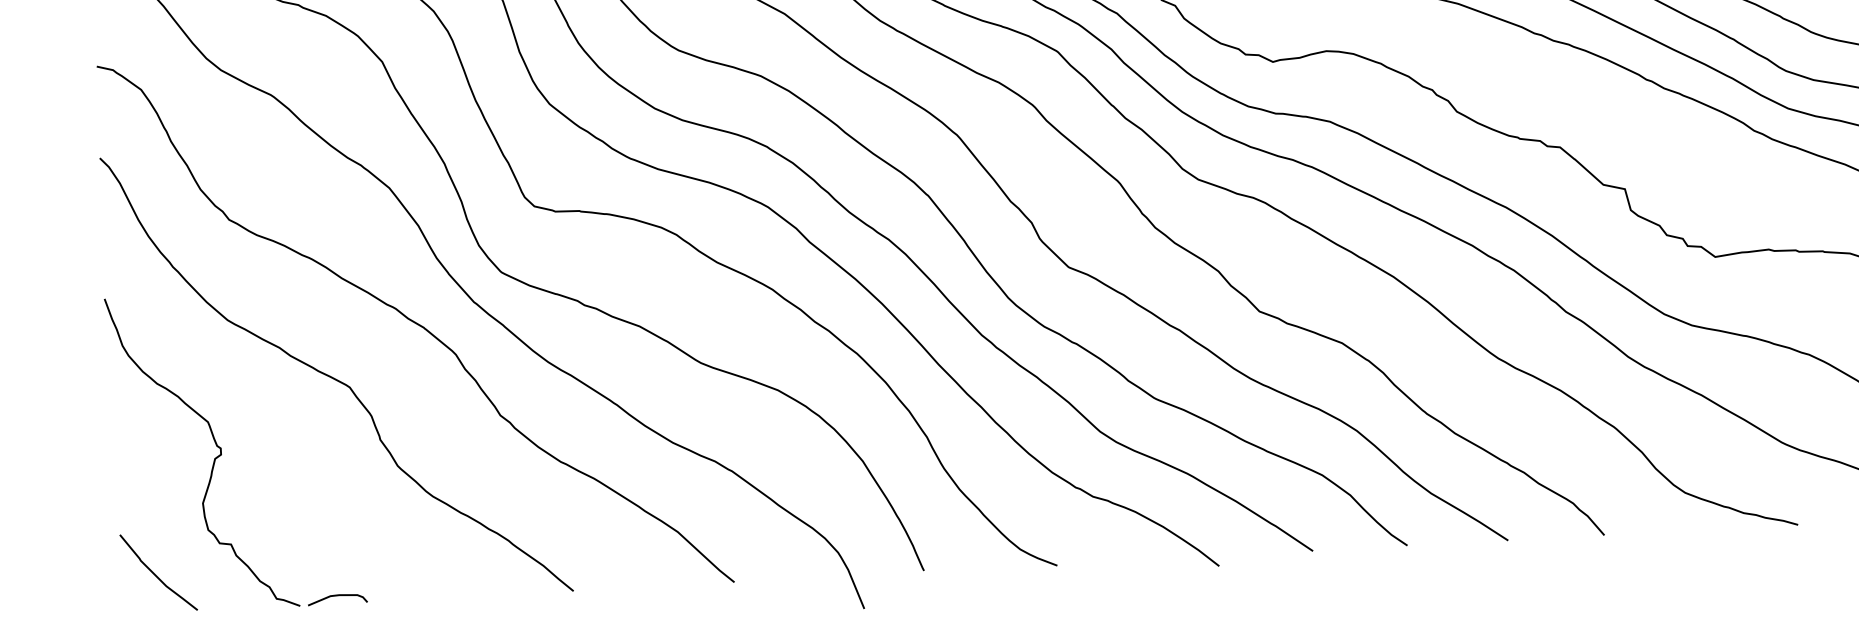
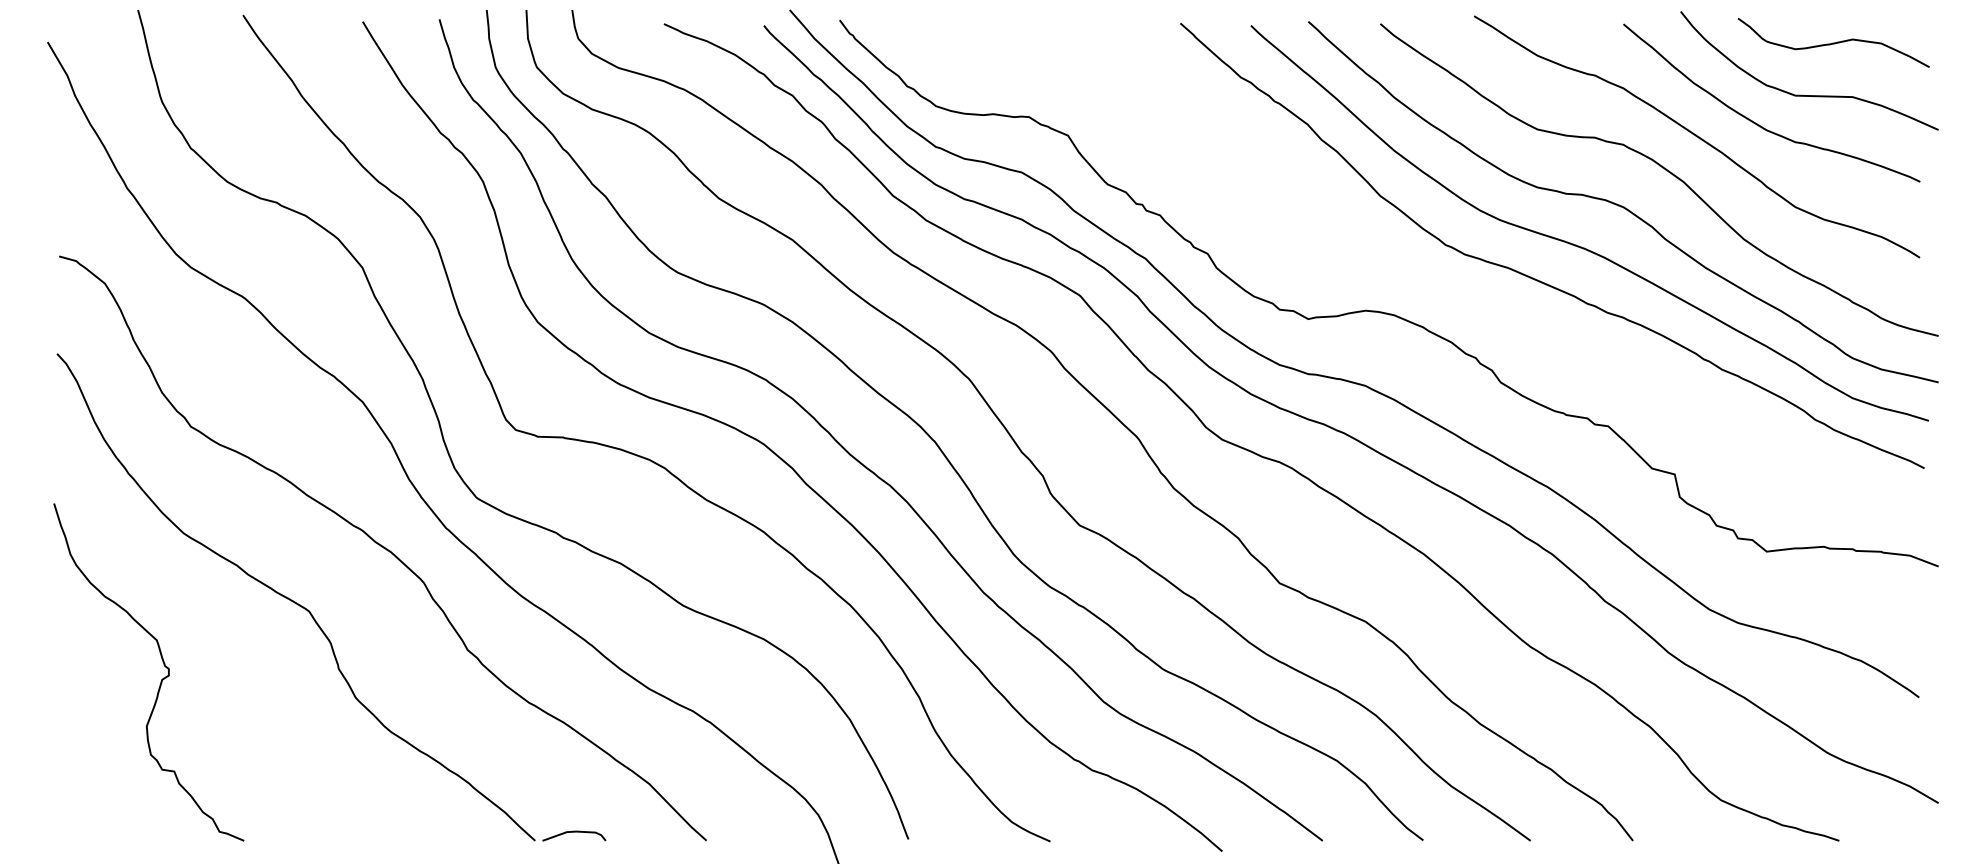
curve: (155, 573) -> (92, 798), removed
curve: (337, 596) -> (574, 832), moved

